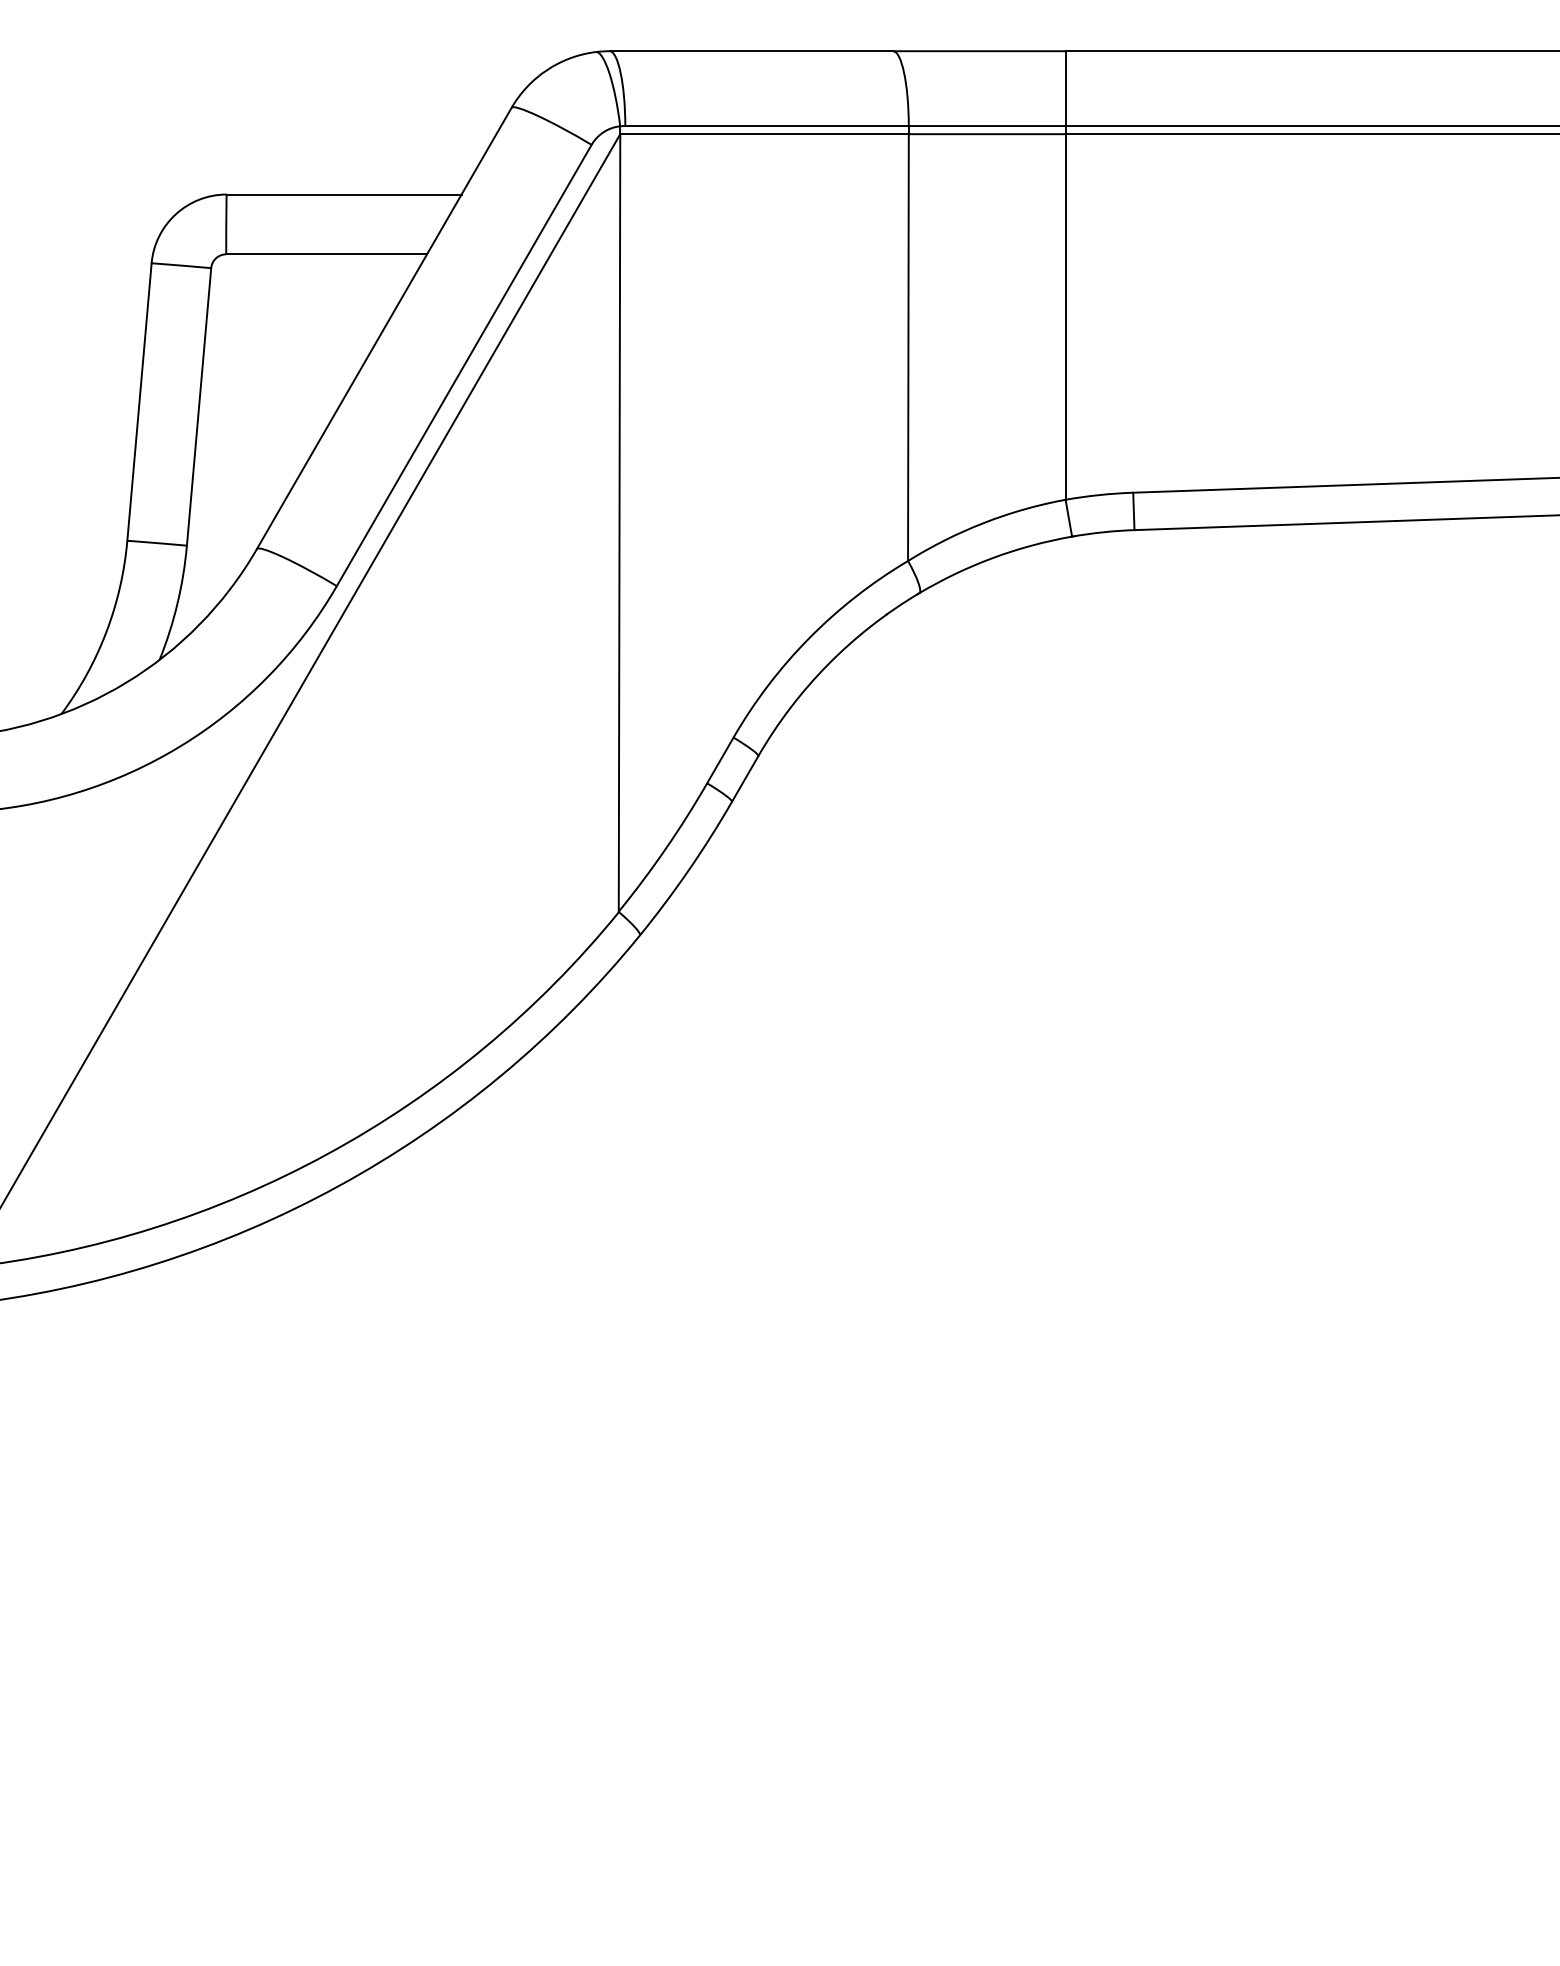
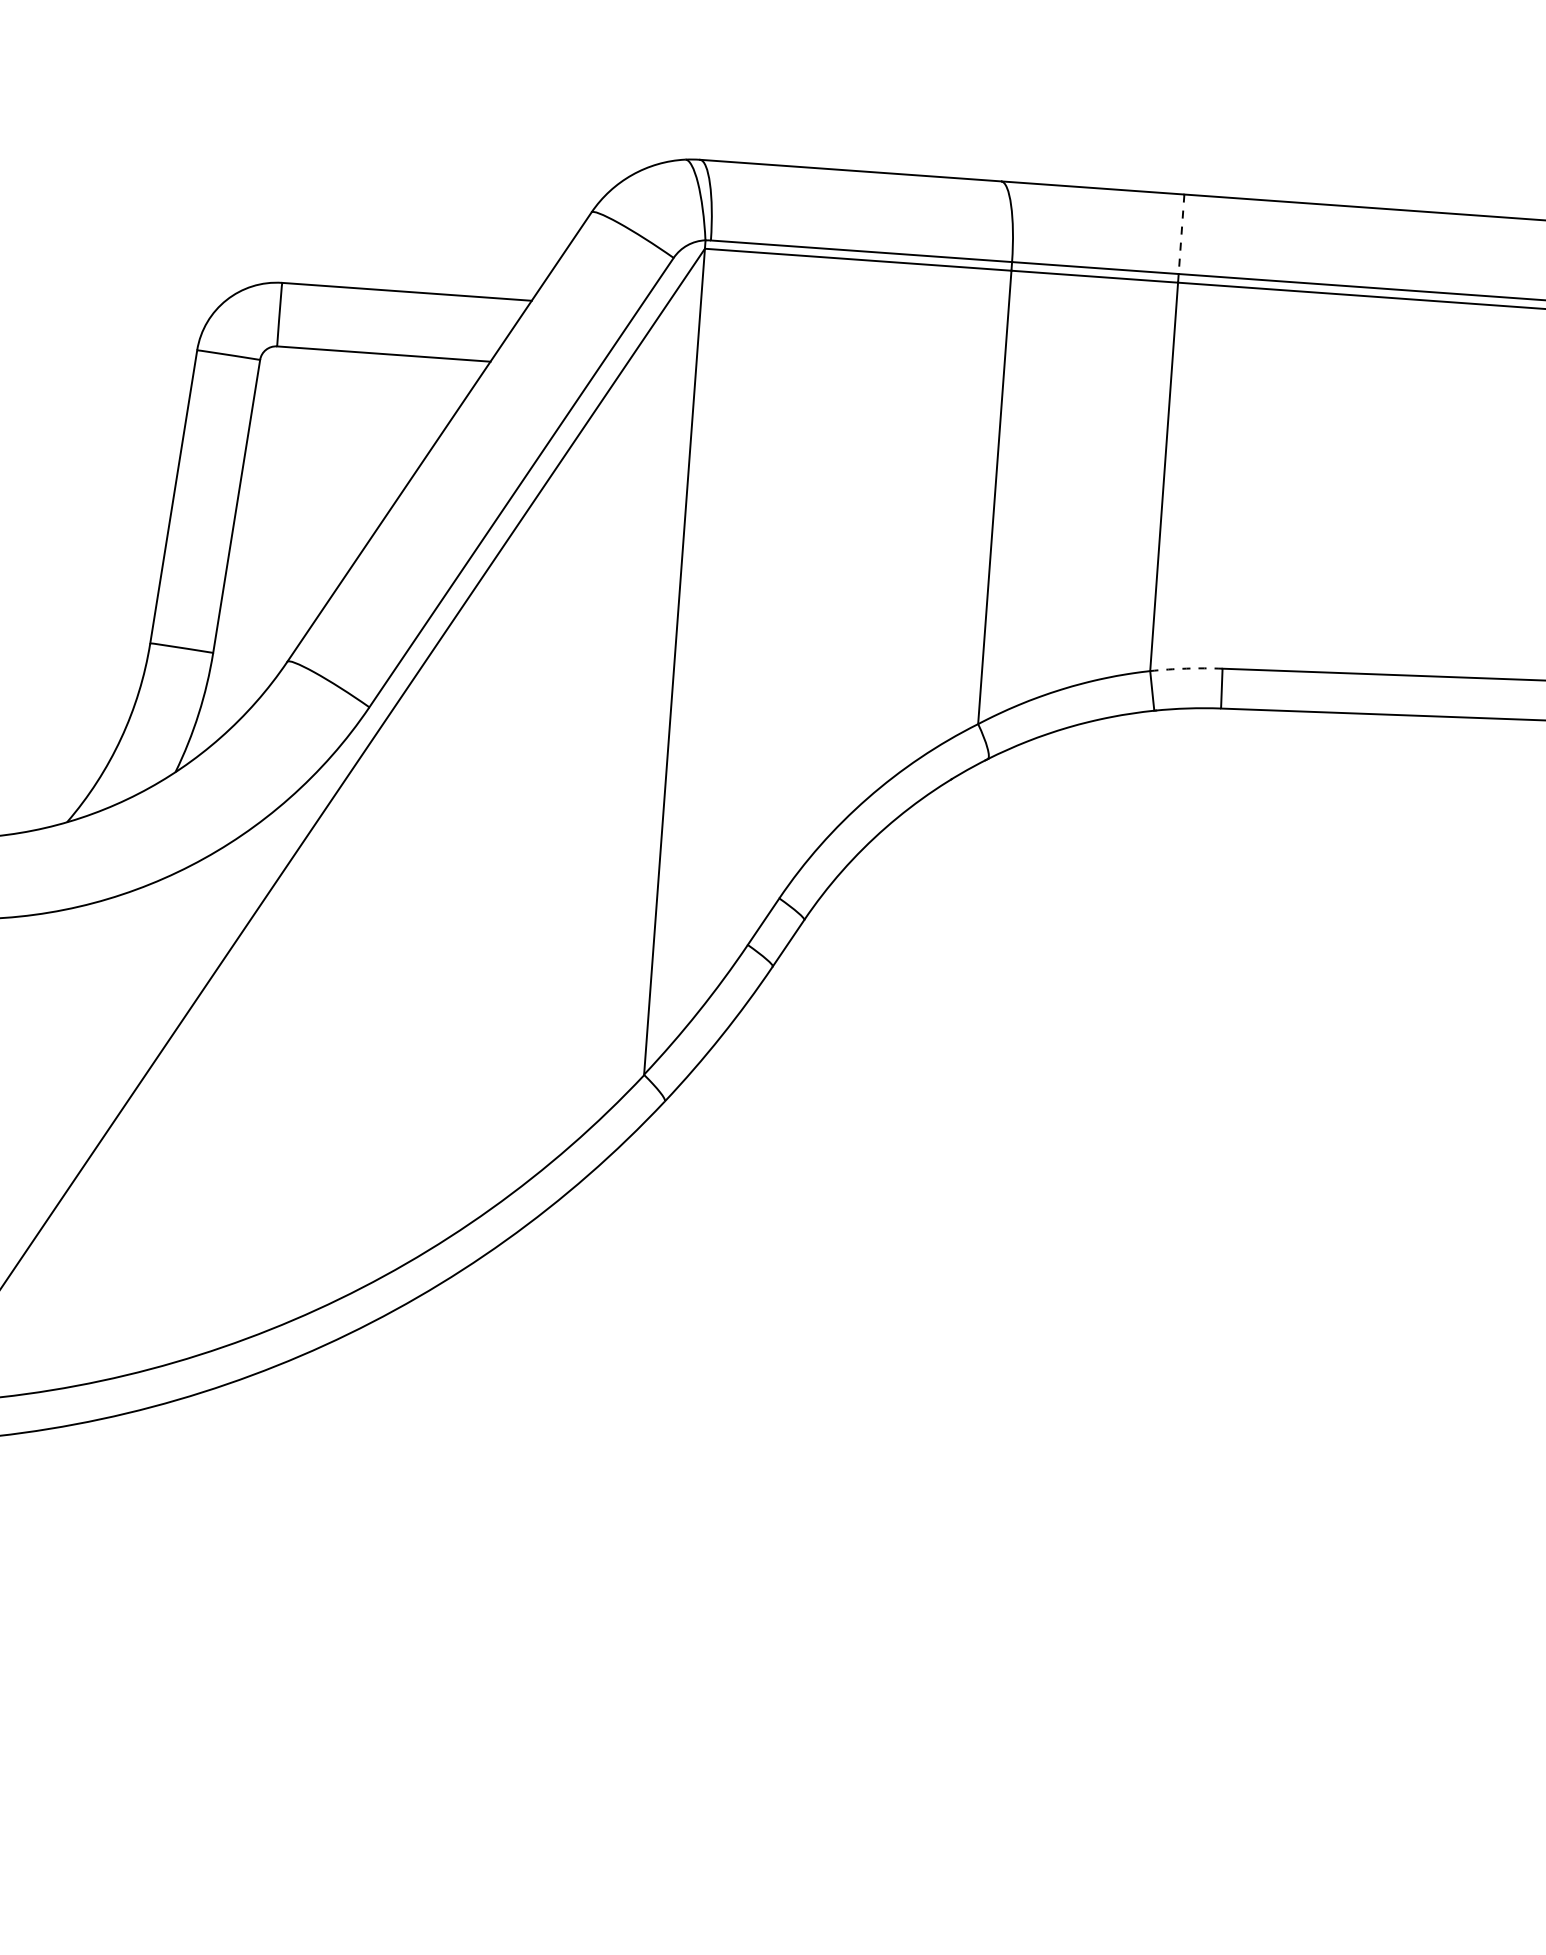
line: (1065, 89) -> (1181, 235), solid -> dashed
arc: (1099, 495) -> (1186, 669), solid -> dashed

